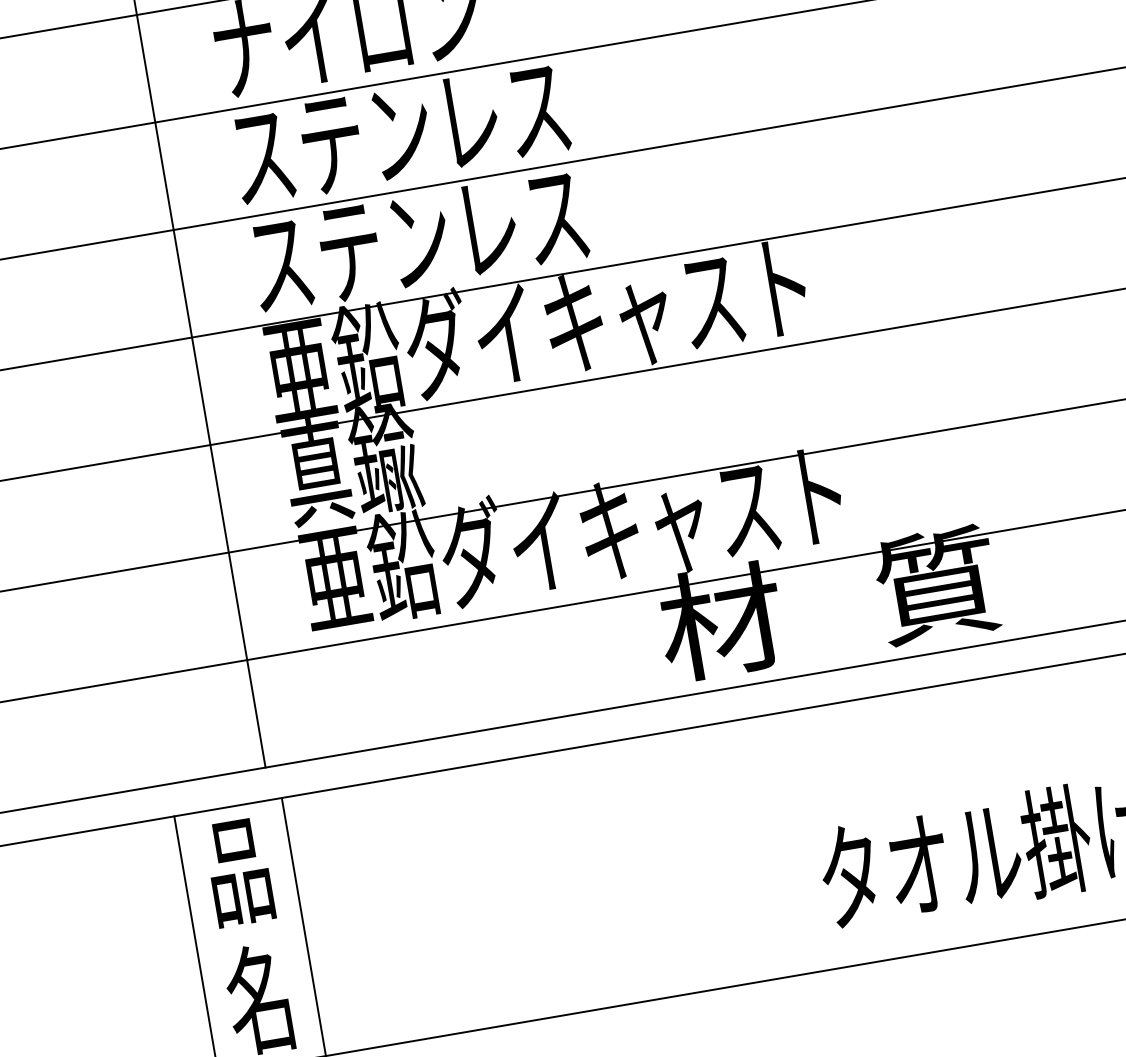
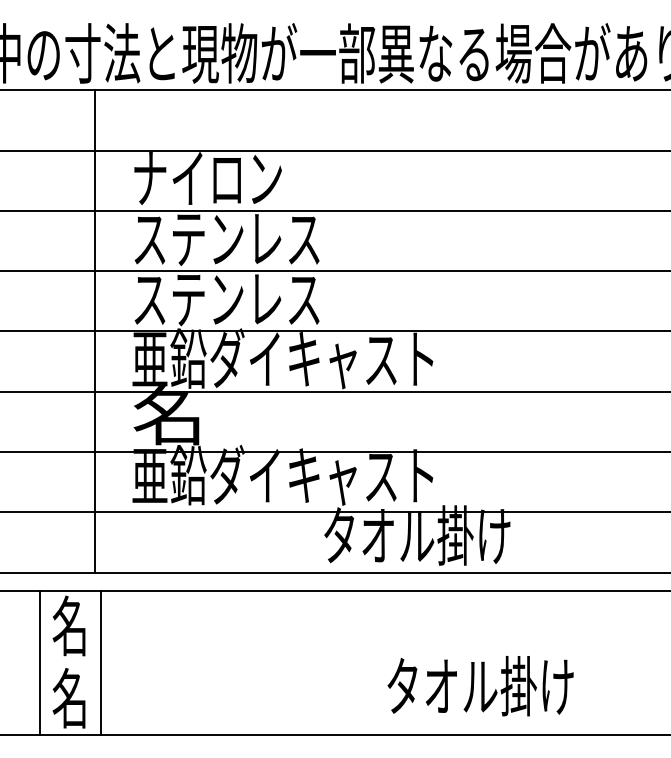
text: (351, 462) -> (169, 414), 真鍮 -> 名
text: (828, 603) -> (416, 535), 材   質 -> タオル掛け
text: (237, 869) -> (69, 625), 品 -> 名

